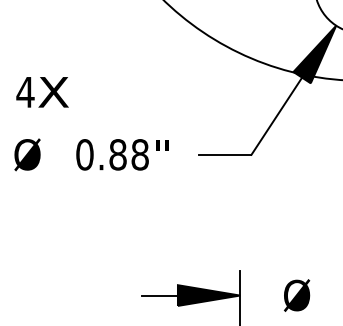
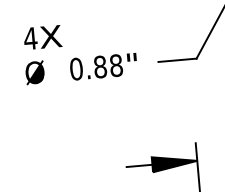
text: (42, 92) -> (42, 37), moved

